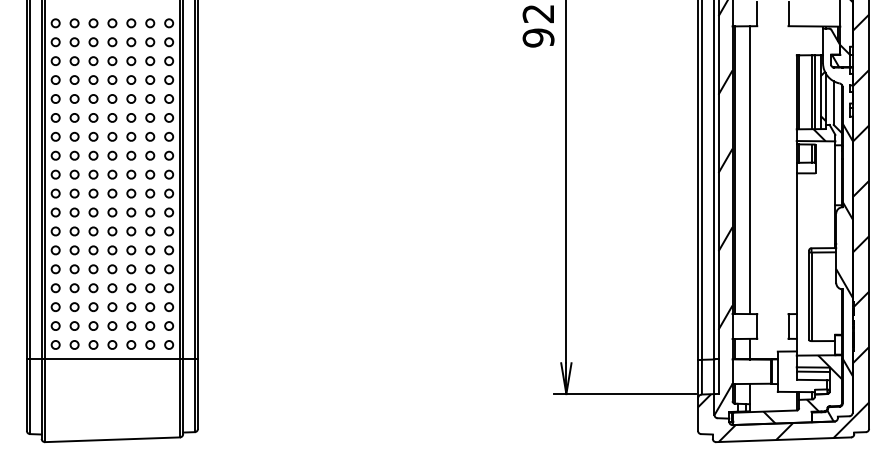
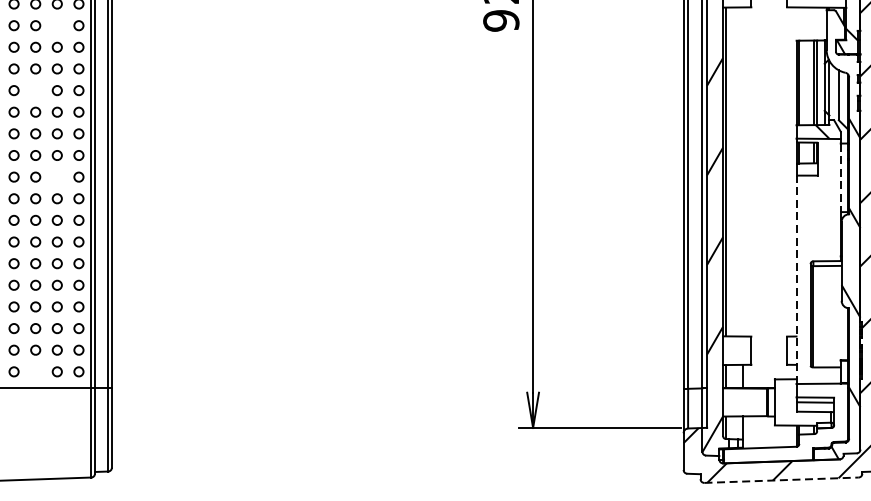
part: (150, 42) -> (57, 25), removed
part: (131, 98) -> (35, 90), removed
line: (749, 170) -> (742, 172), removed
part: (150, 174) -> (57, 176), removed
line: (835, 175) -> (840, 178), solid -> dashed
line: (796, 263) -> (796, 278), solid -> dashed
part: (131, 344) -> (35, 371), removed
hatch: (802, 389) -> (803, 422), removed
line: (783, 439) -> (781, 479), solid -> dashed

